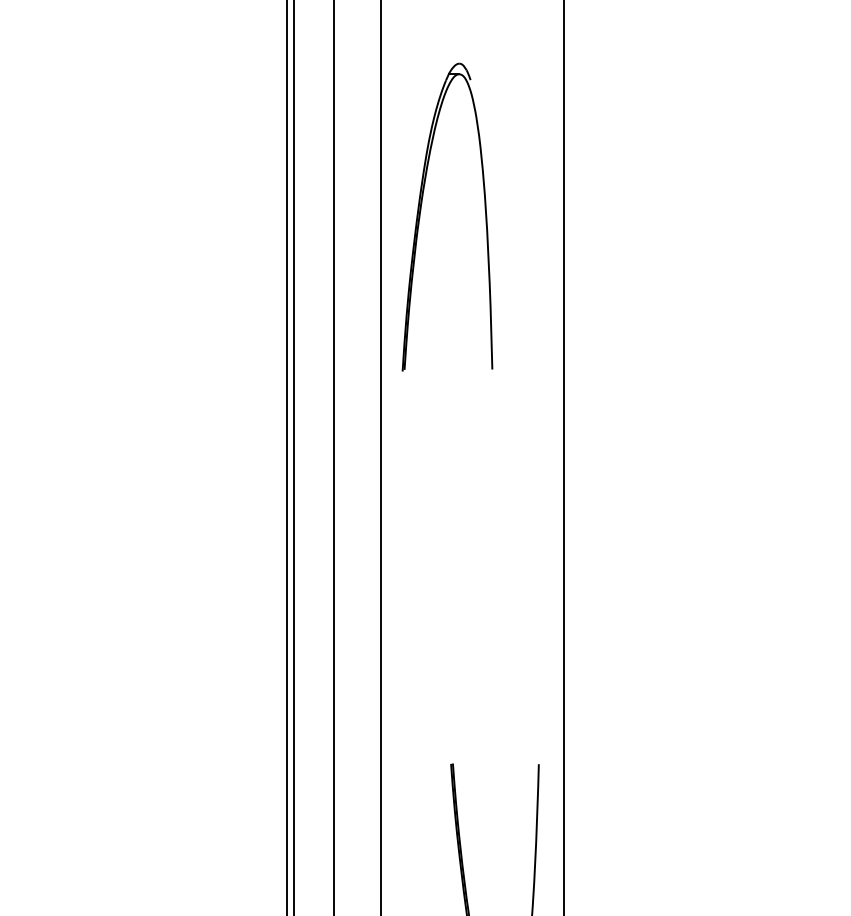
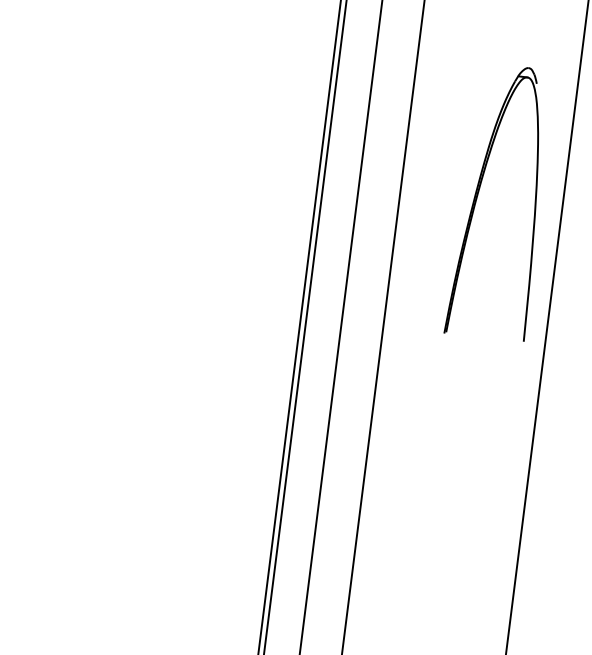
part: (421, 211) -> (478, 194), moved

